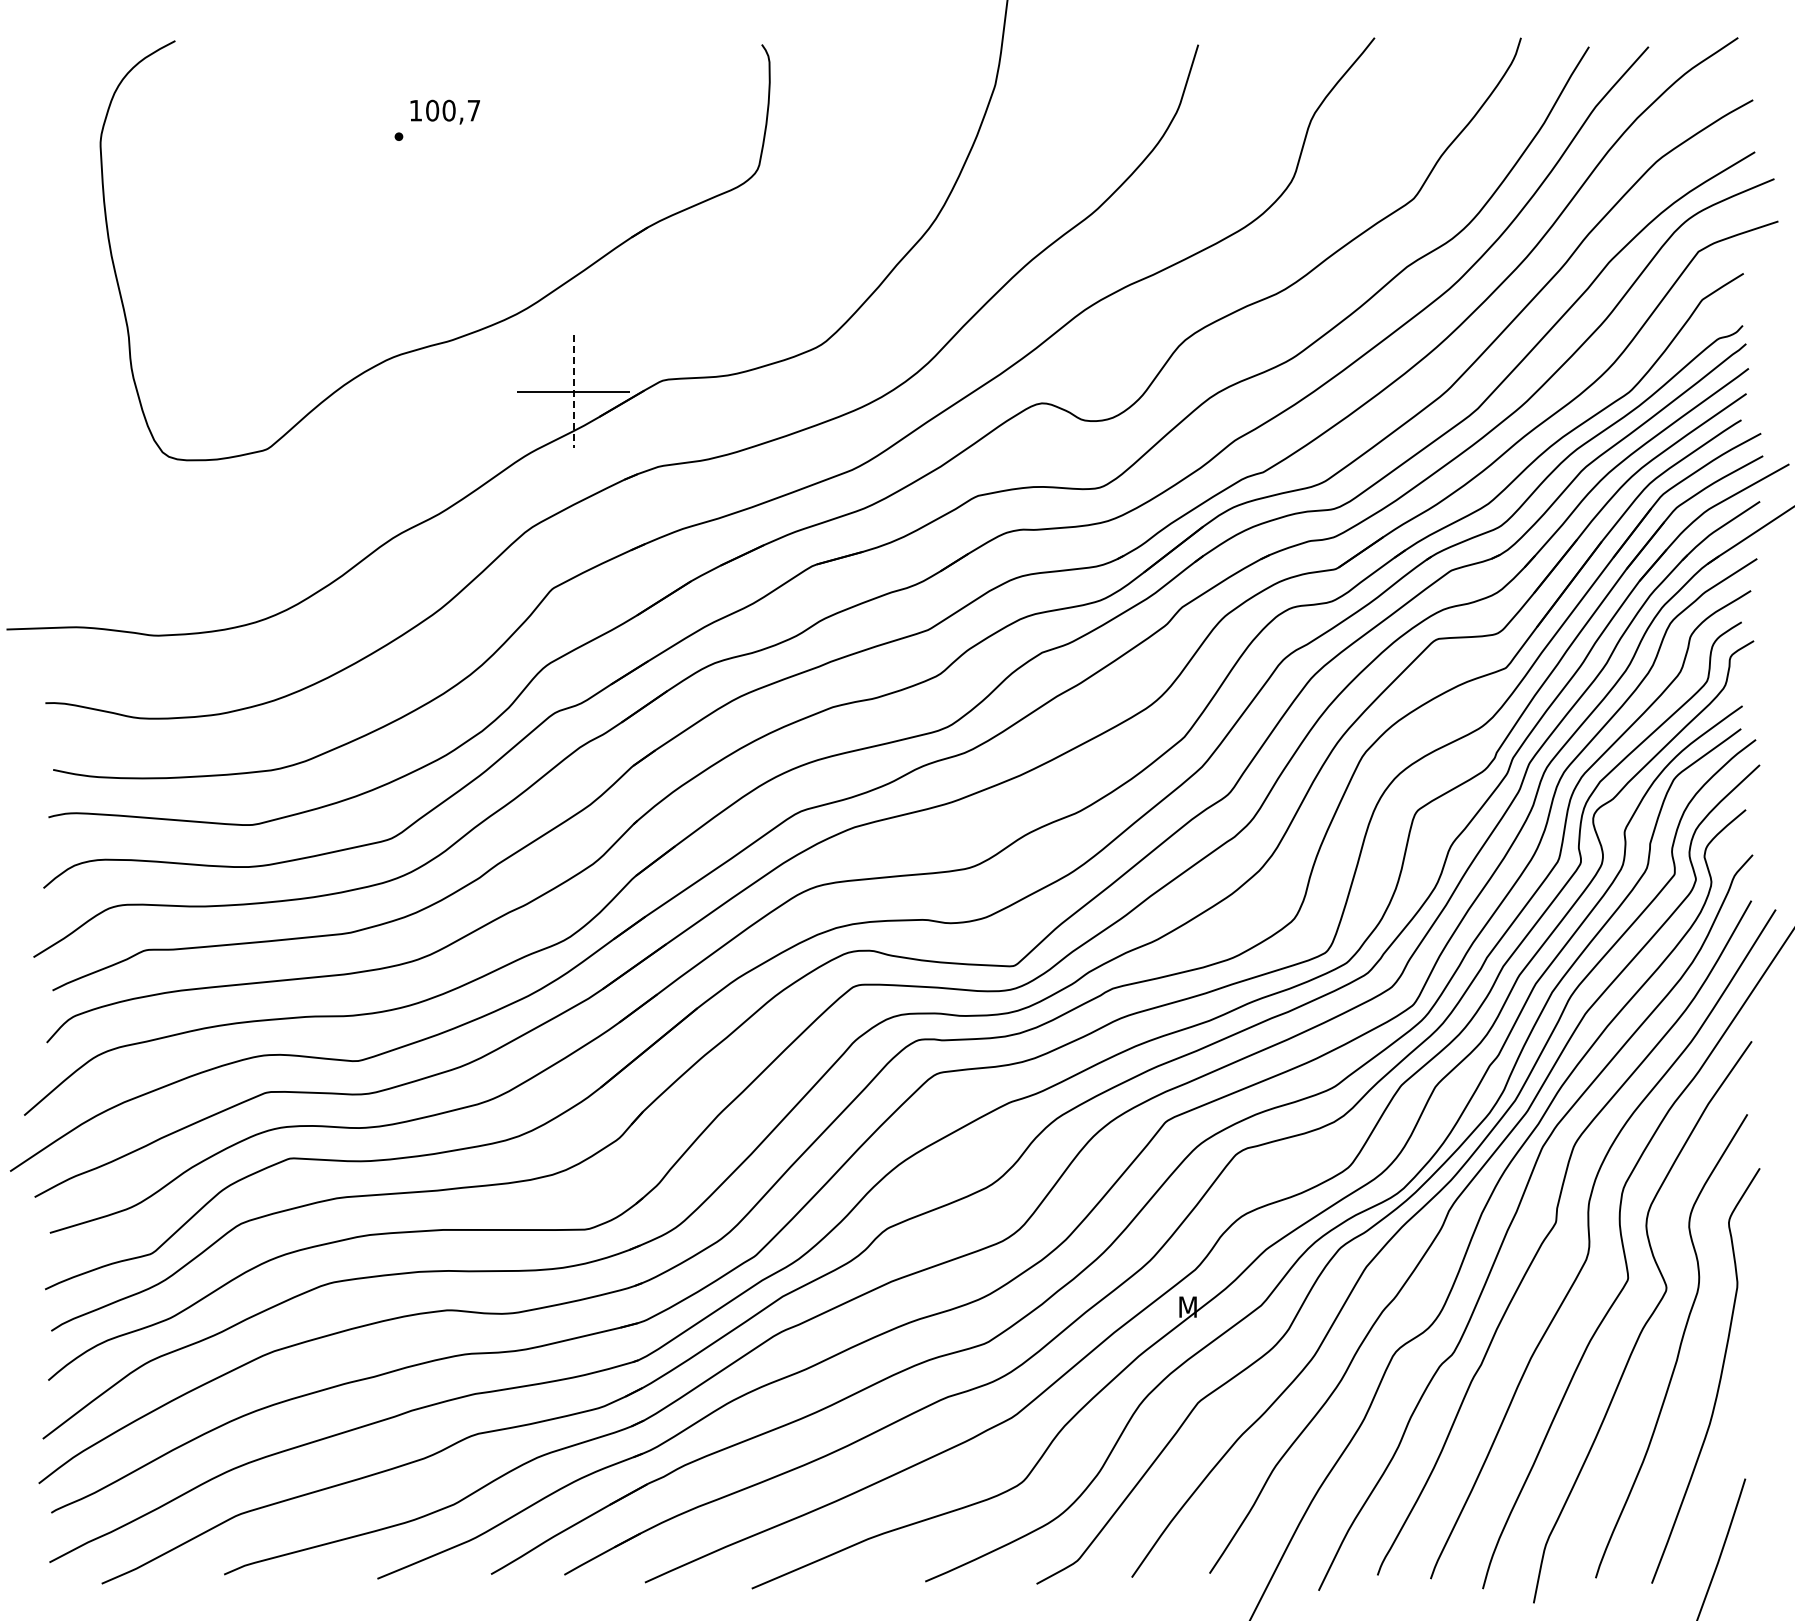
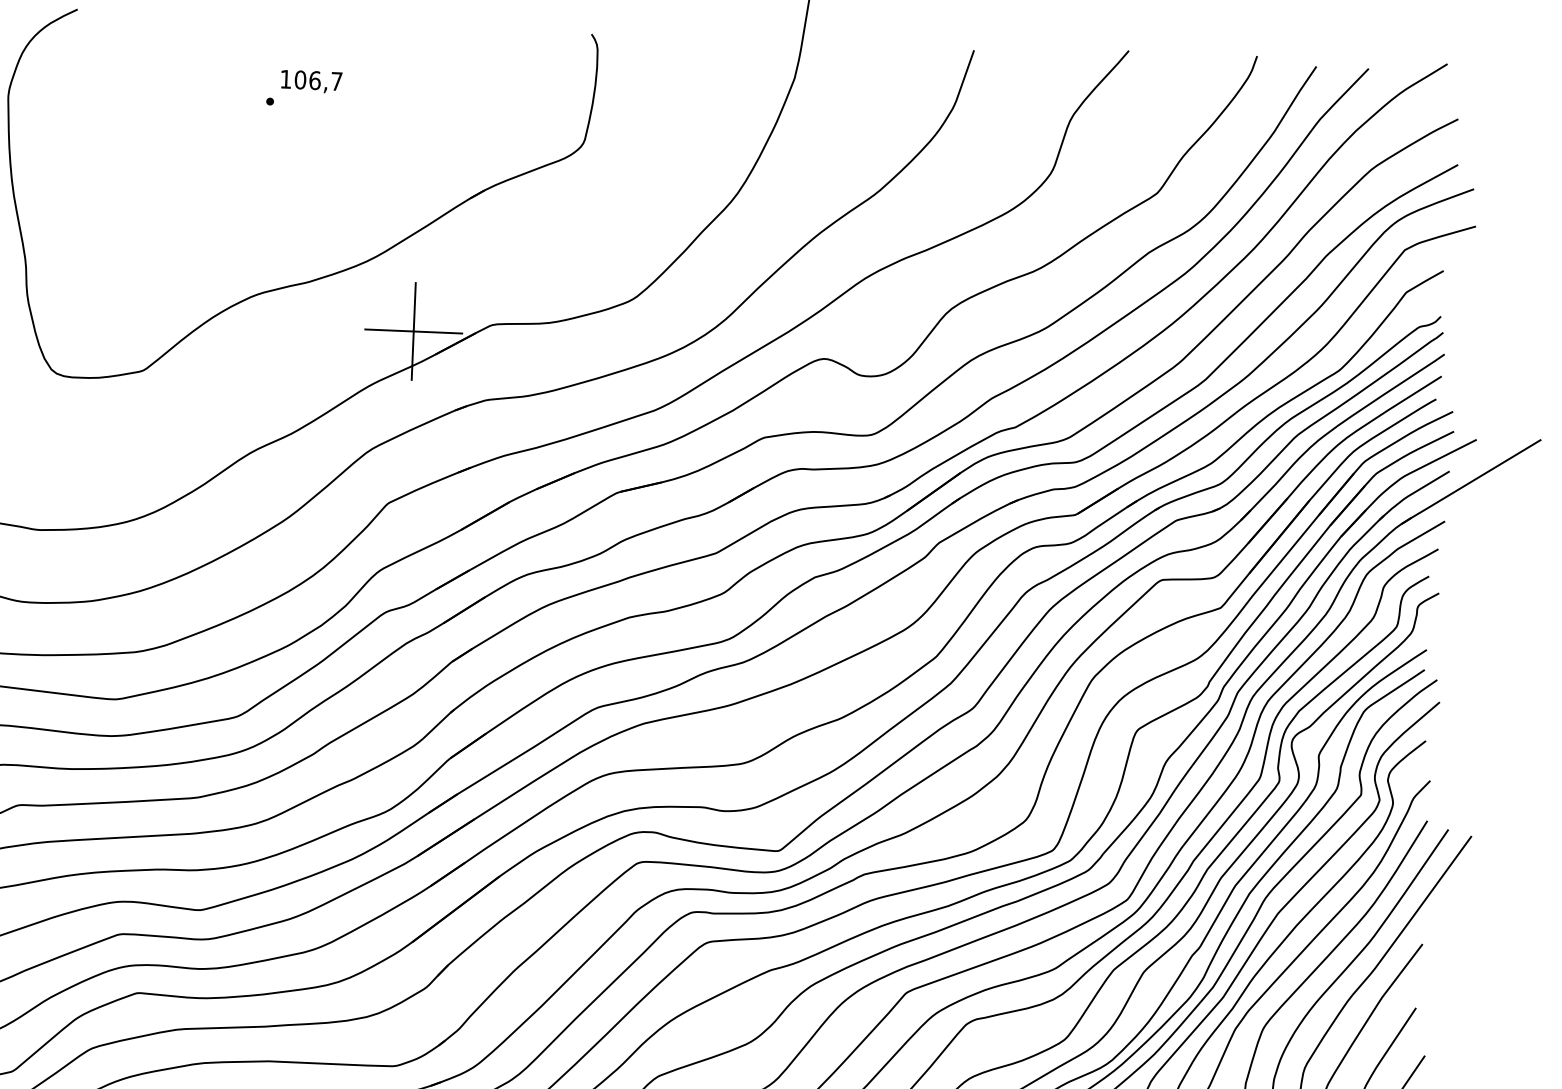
text: (448, 110) -> (314, 80), 100,7 -> 106,7
line: (573, 392) -> (413, 332), dashed -> solid

